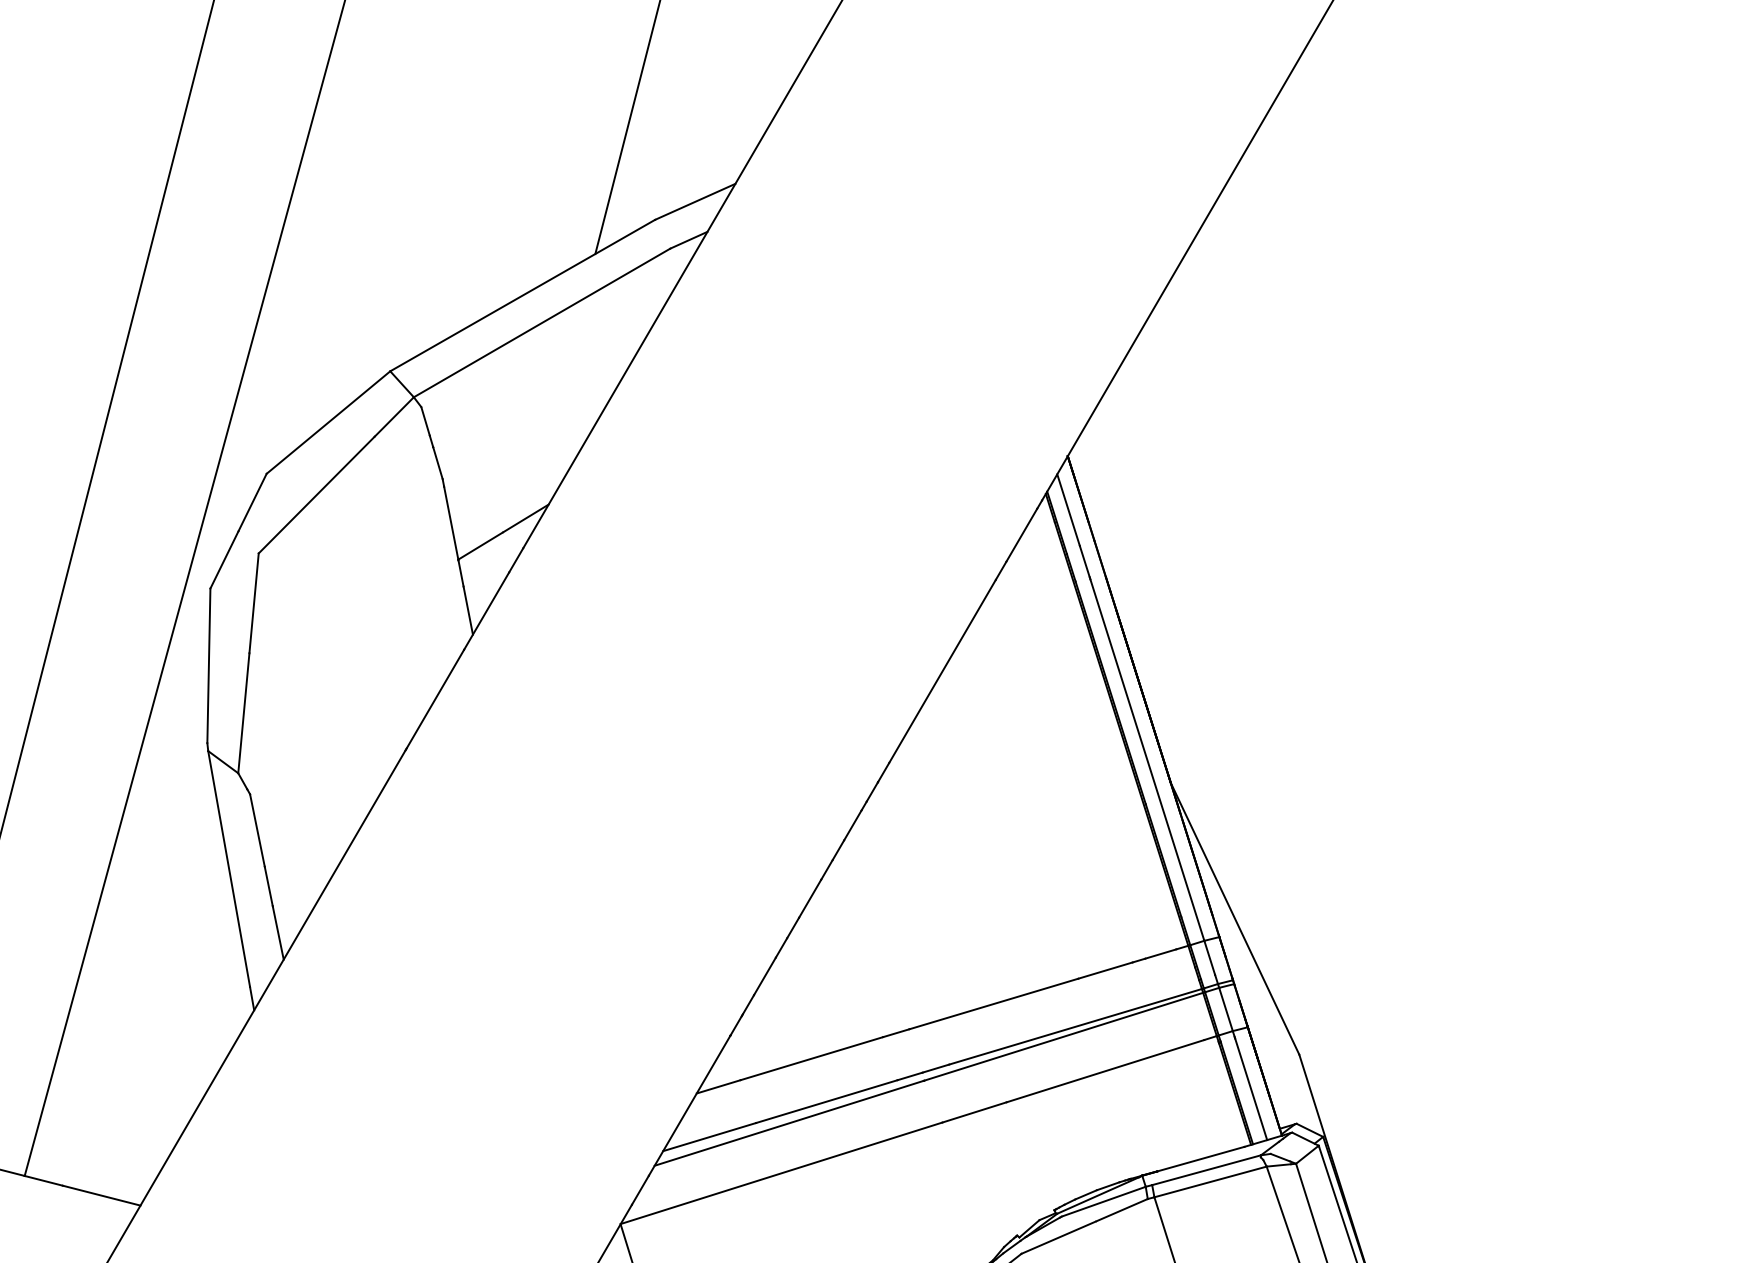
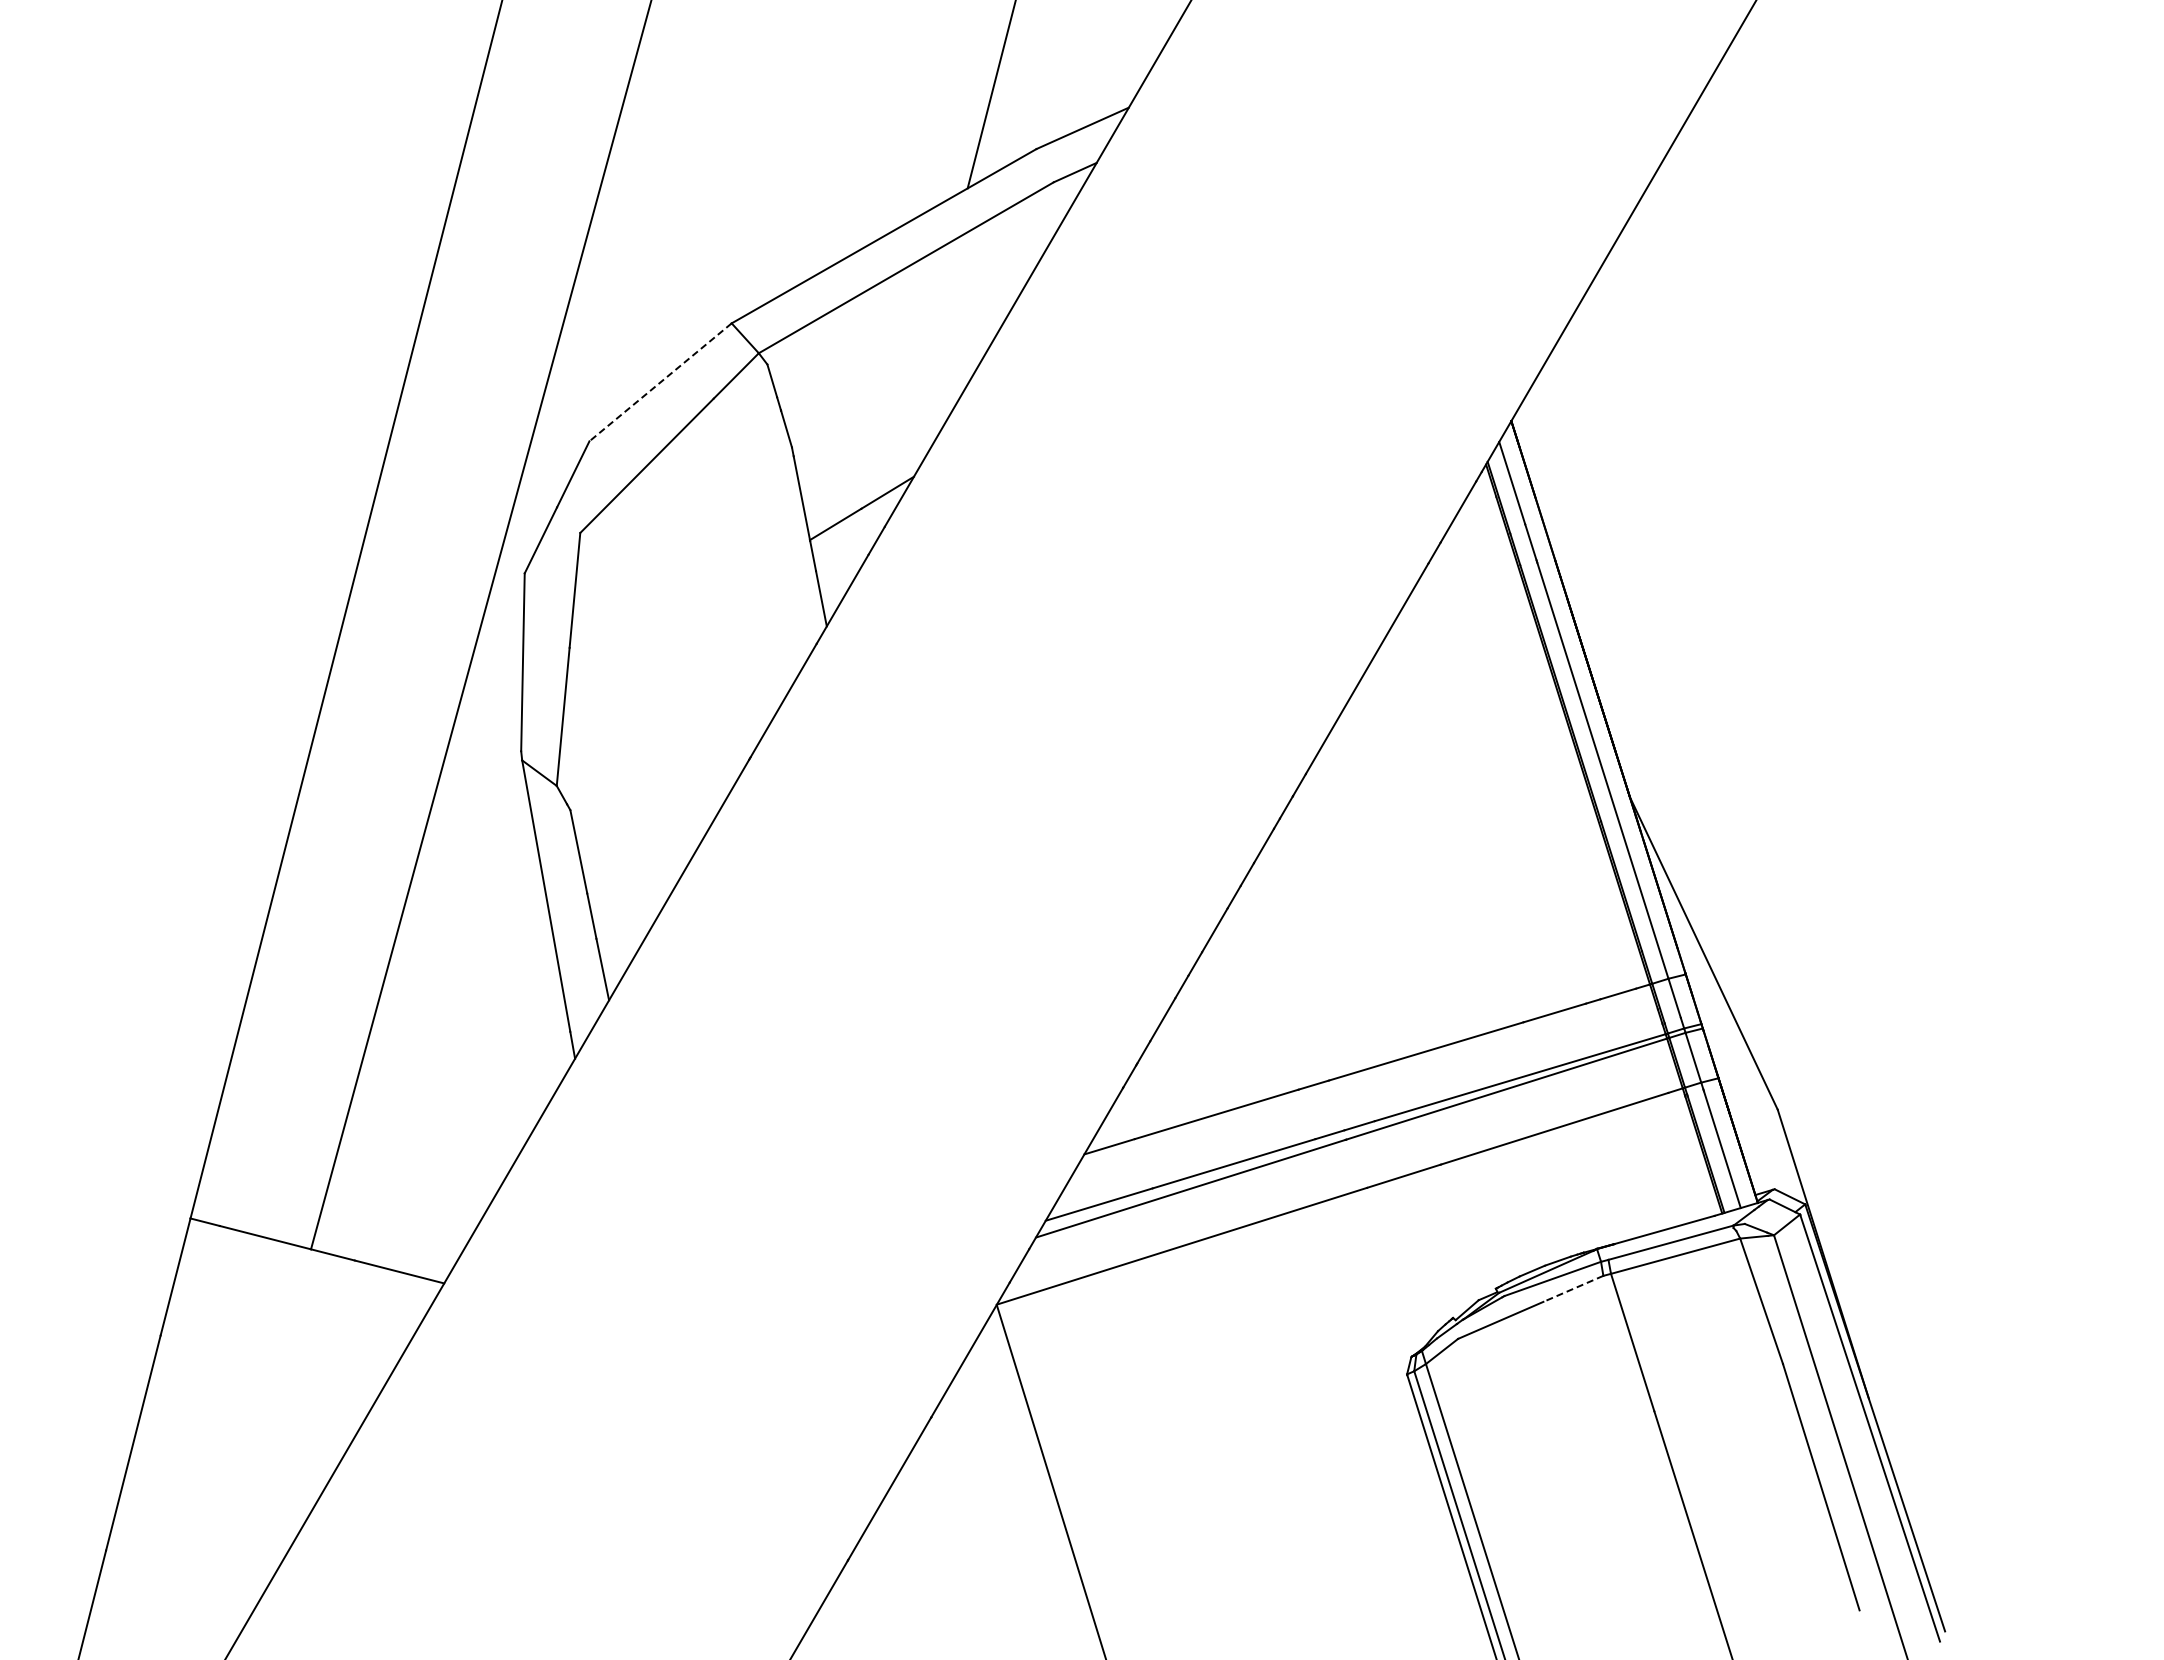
line: (328, 422) -> (660, 382), solid -> dashed
line: (1121, 1210) -> (1573, 1288), solid -> dashed

